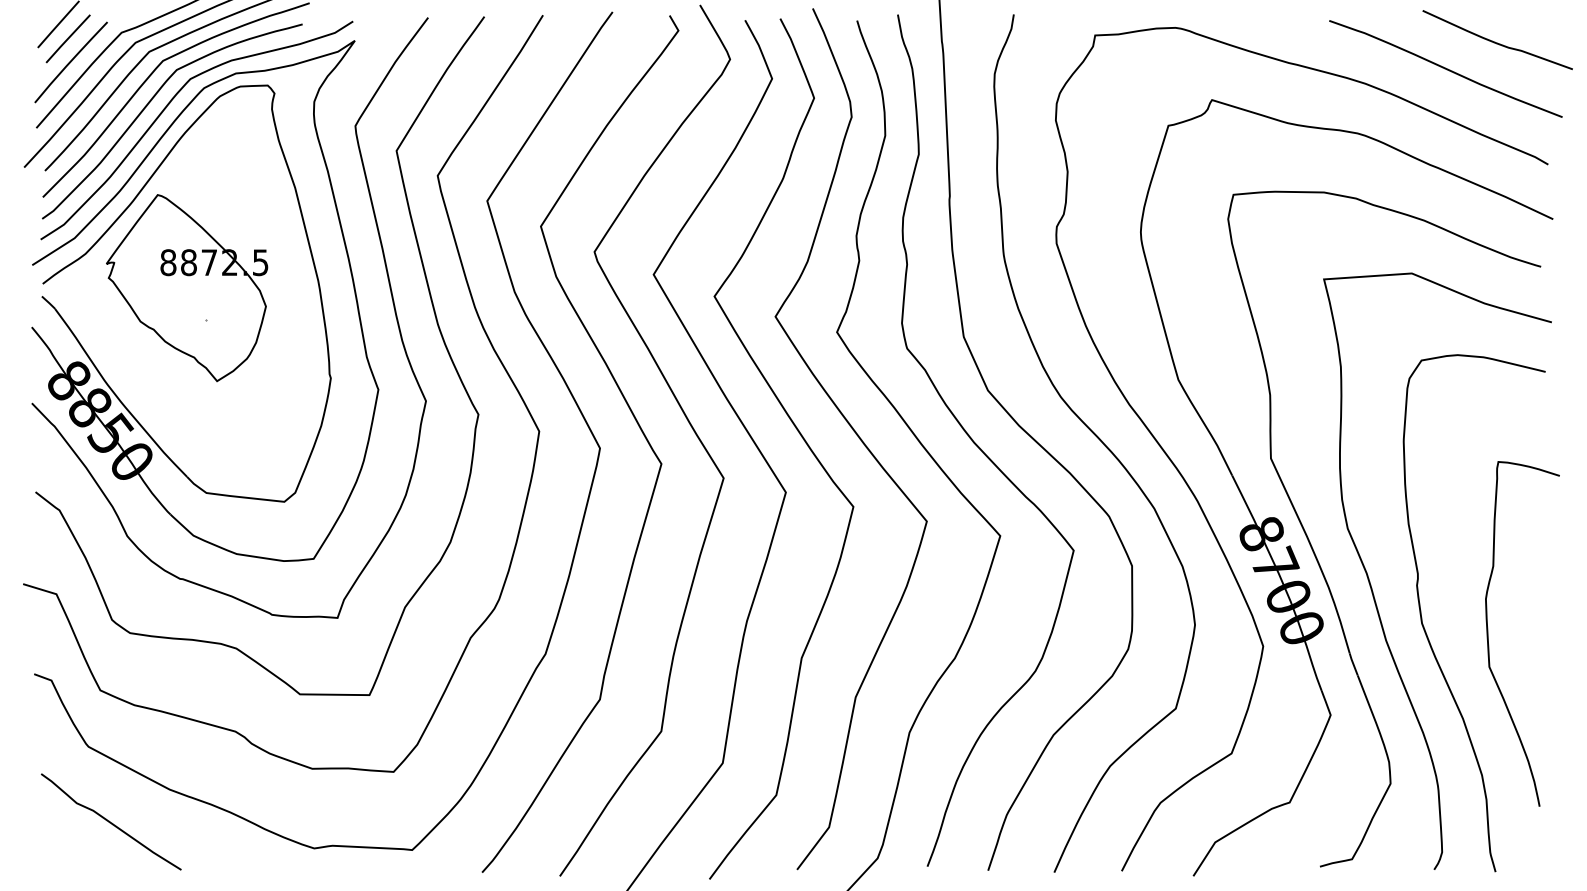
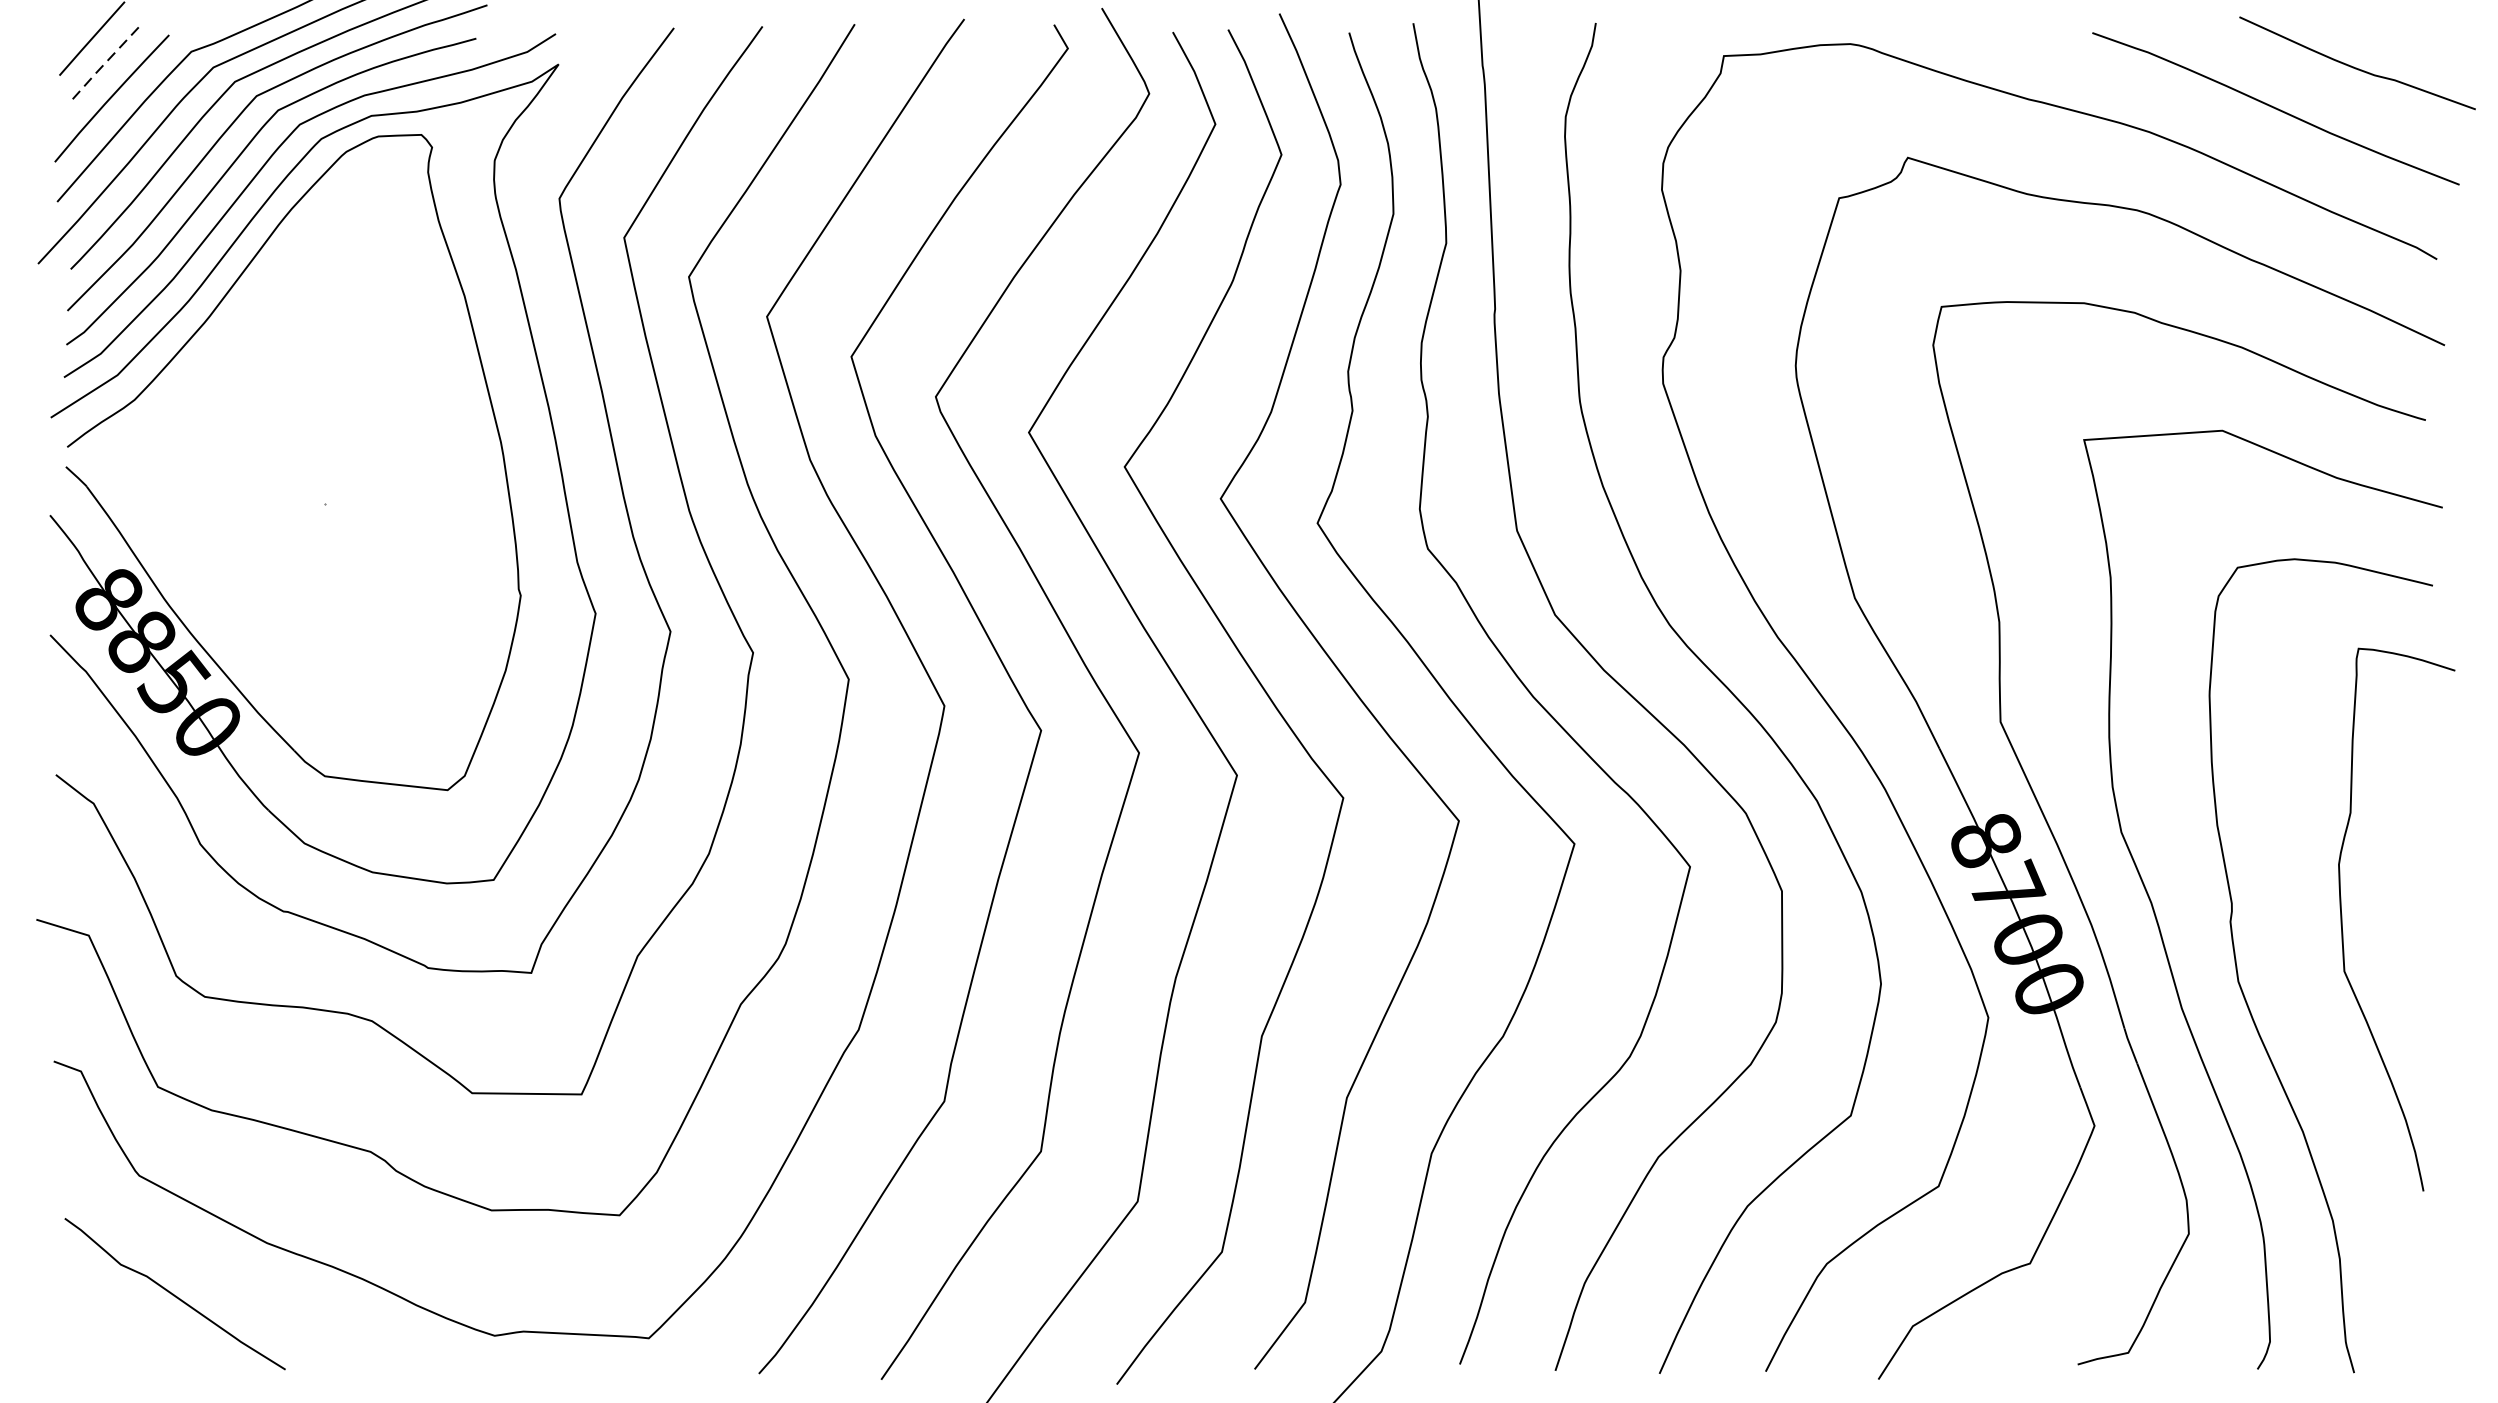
line: (67, 39) -> (106, 62), solid -> dashed
part: (187, 288) -> (295, 454), removed
curve: (1488, 633) -> (2342, 918), moved

